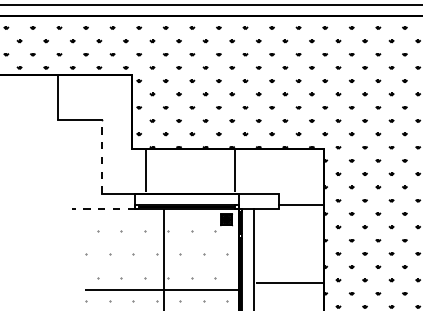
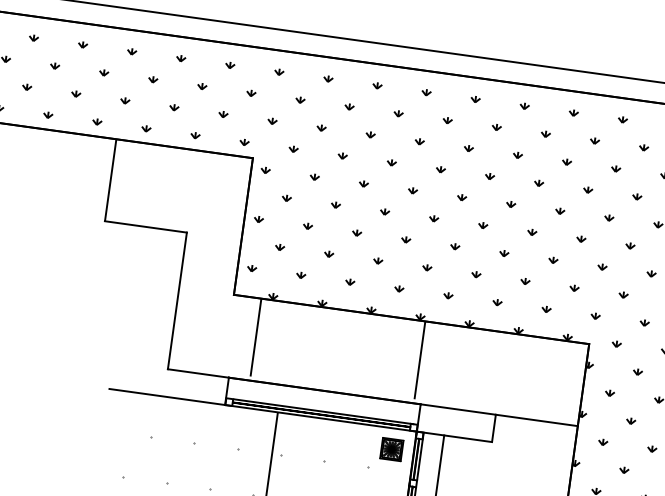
line: (101, 156) -> (176, 300), dashed -> solid
line: (301, 204) -> (536, 419), moved
line: (103, 208) -> (167, 396), dashed -> solid

